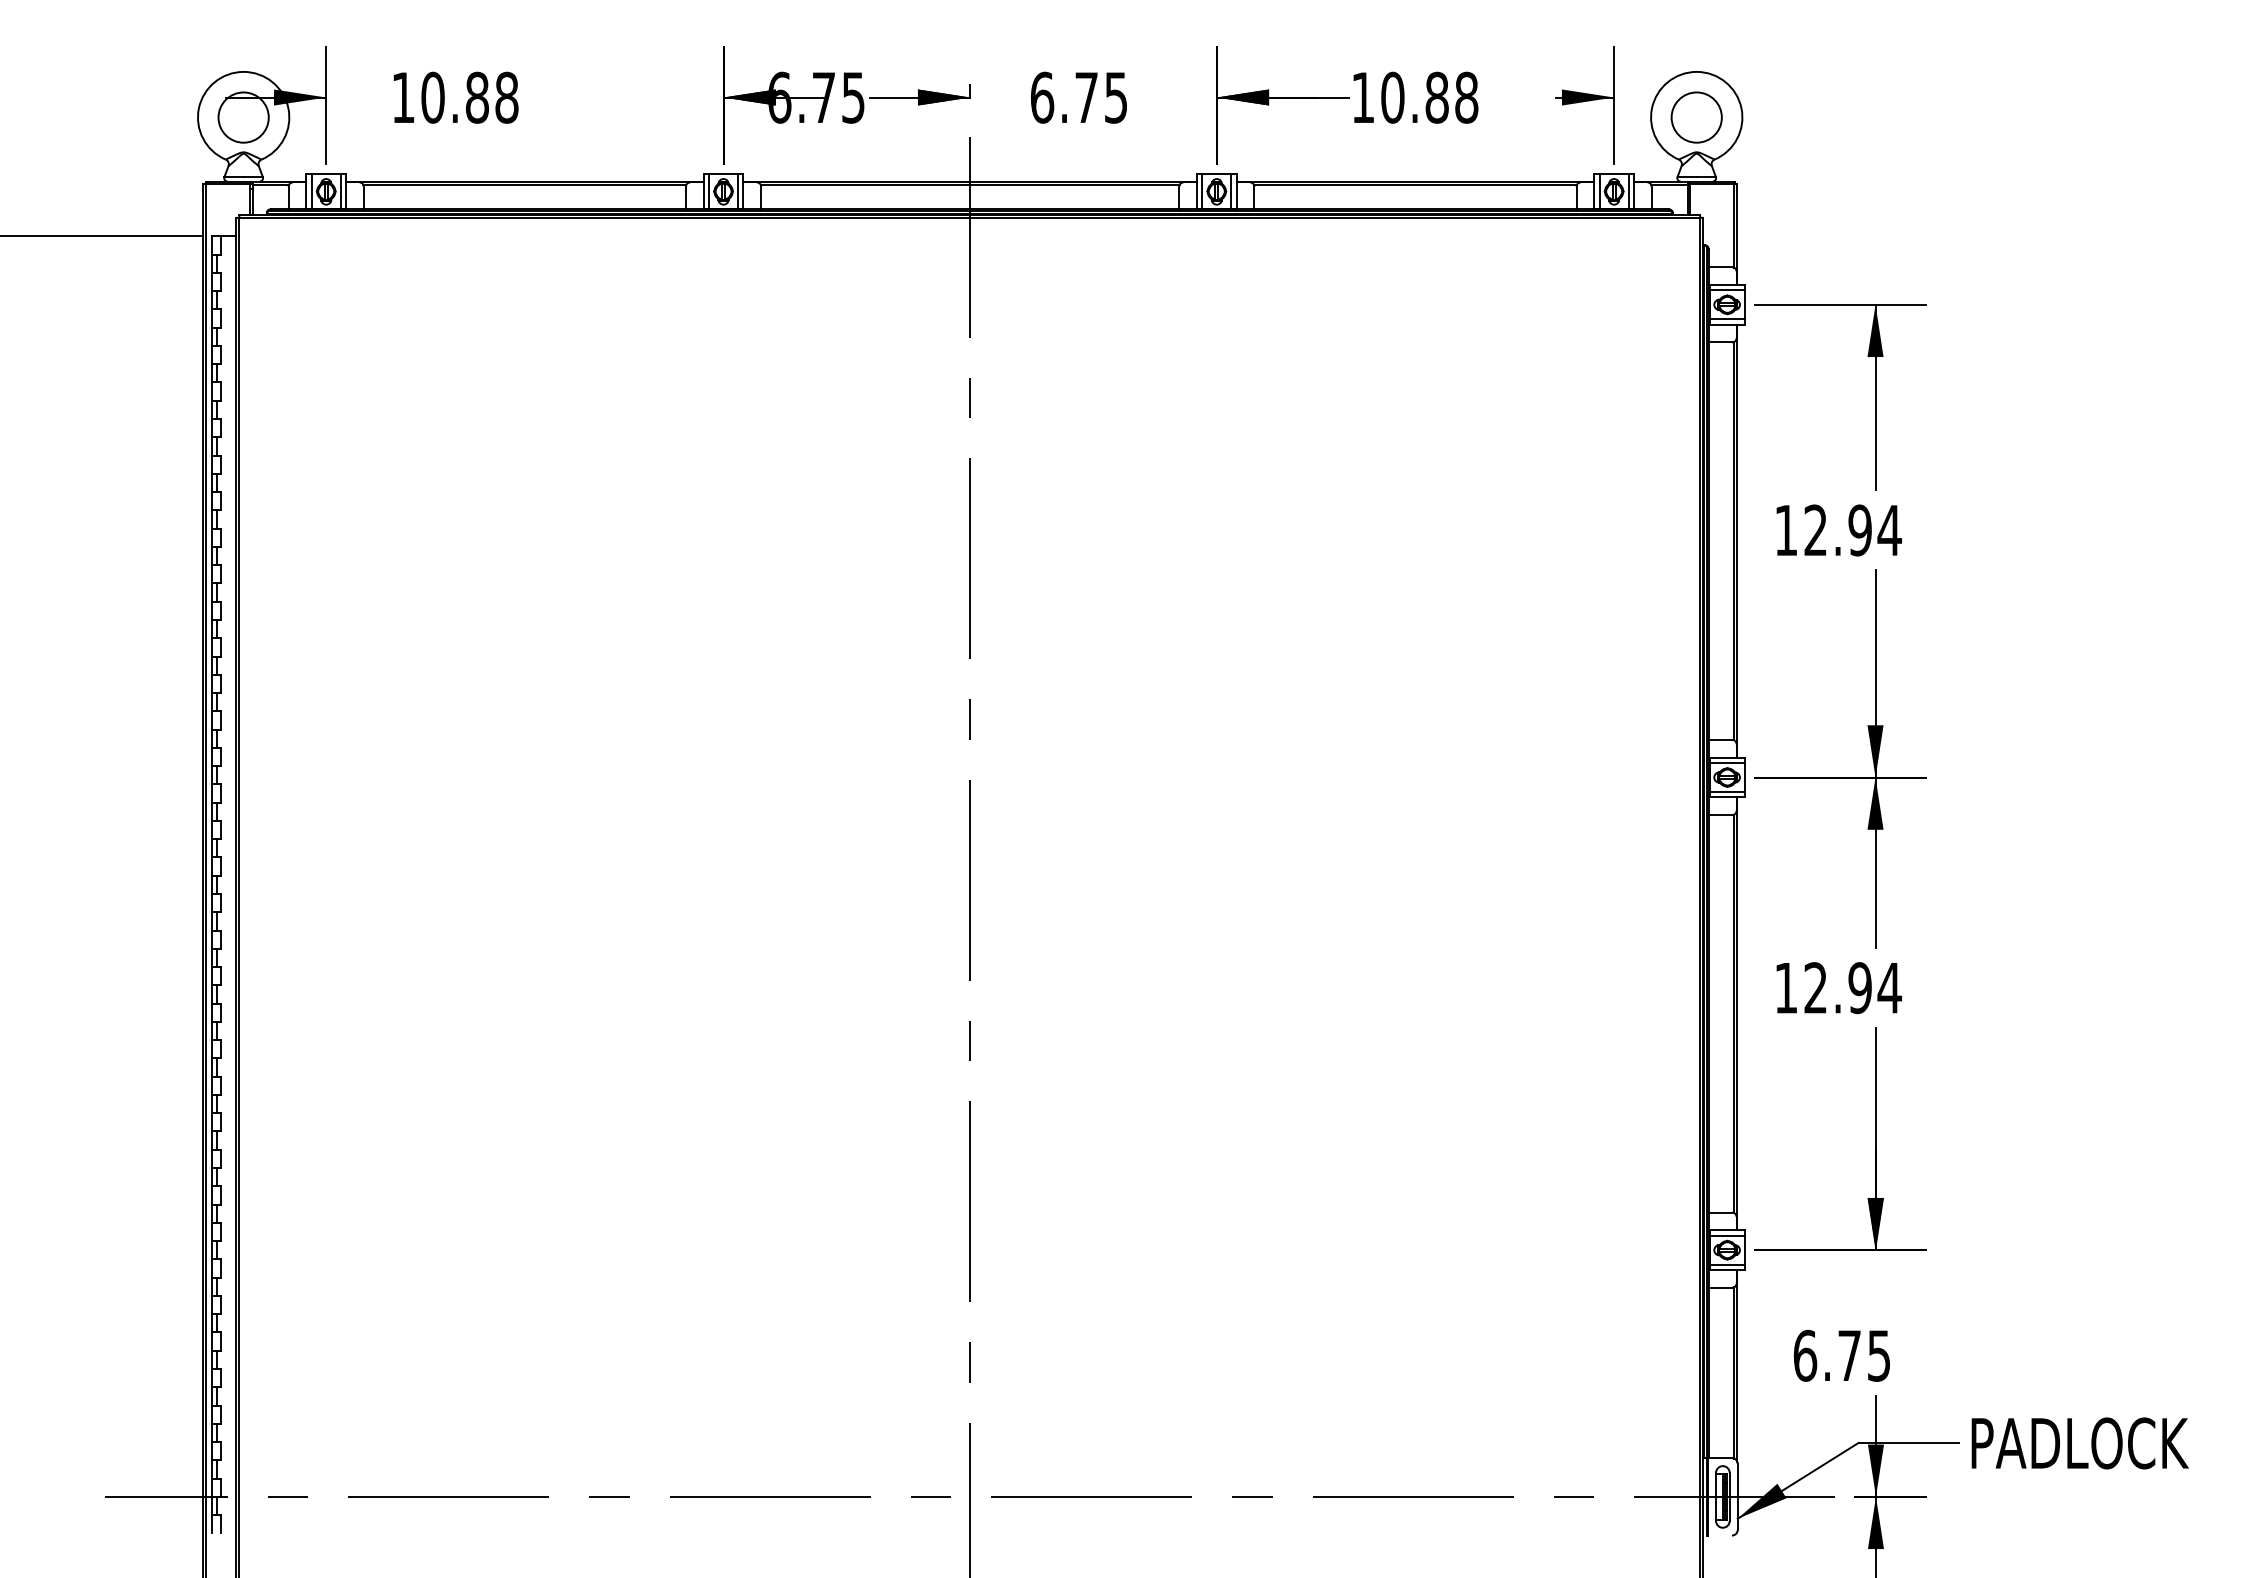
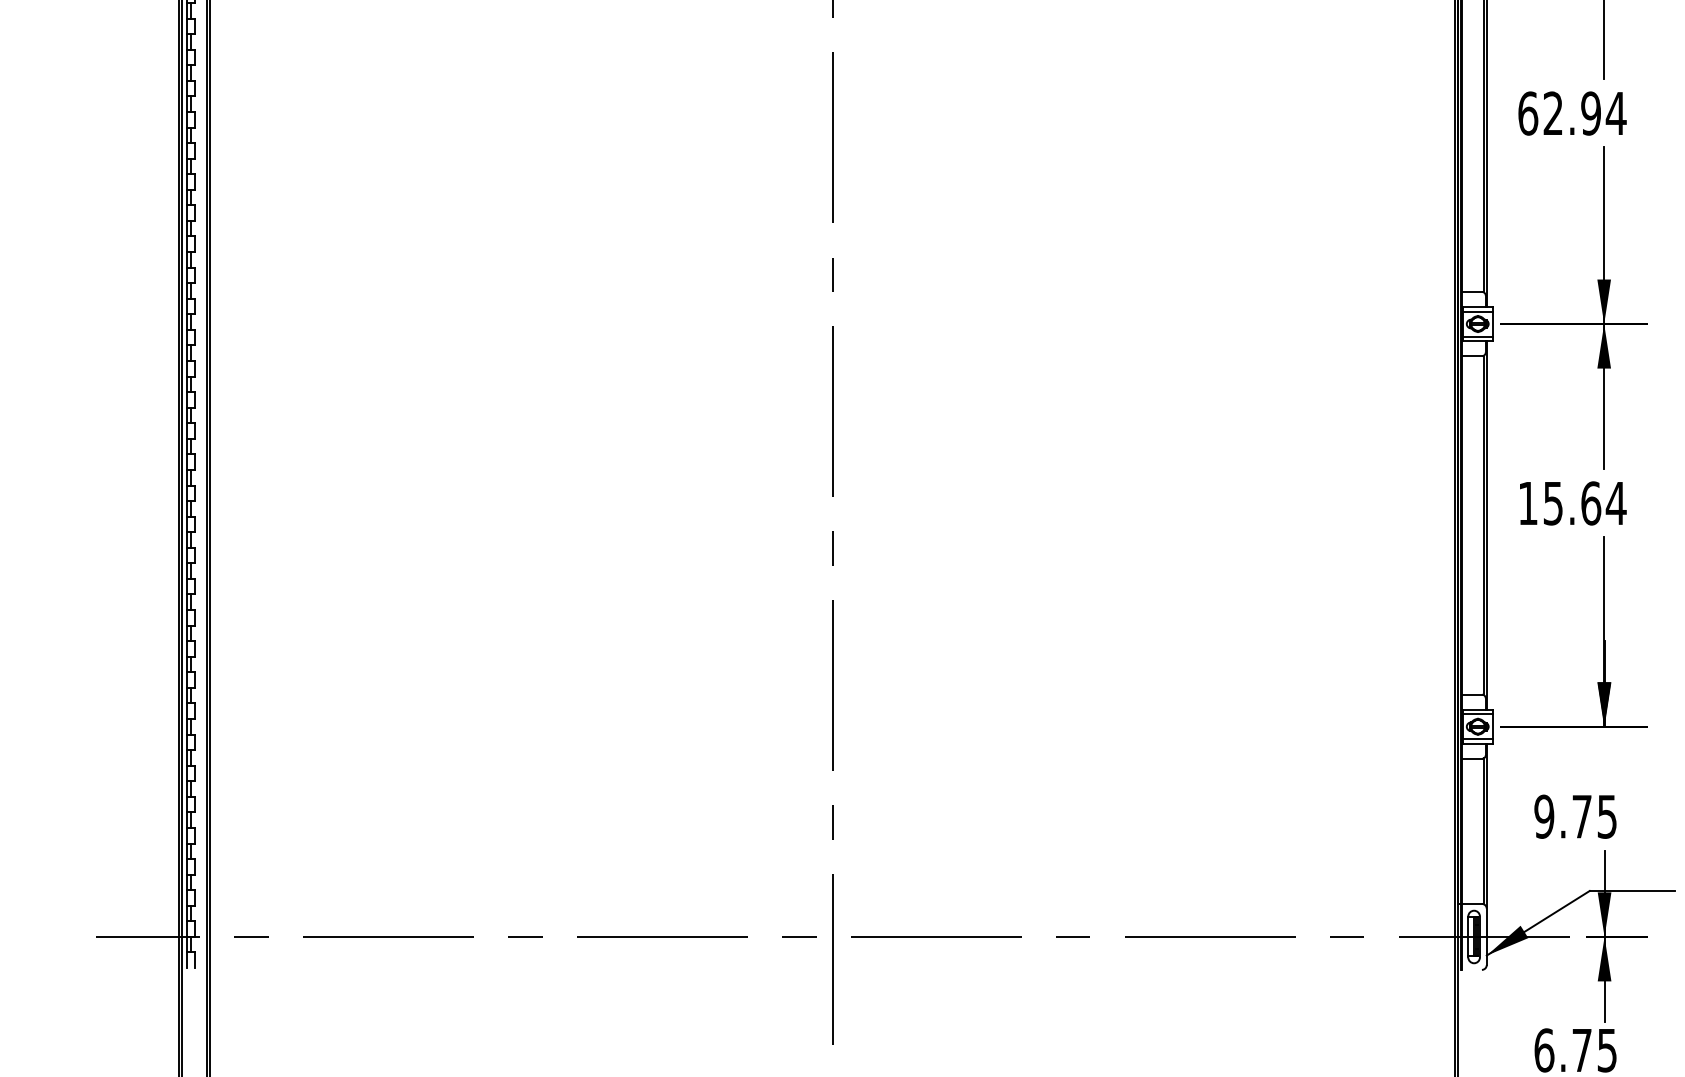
text: (1786, 530) -> (1528, 113), 12.94 -> 62.94
text: (1838, 988) -> (1572, 503), 12.94 -> 15.64
text: (1805, 1355) -> (1544, 816), 6.75 -> 9.75

